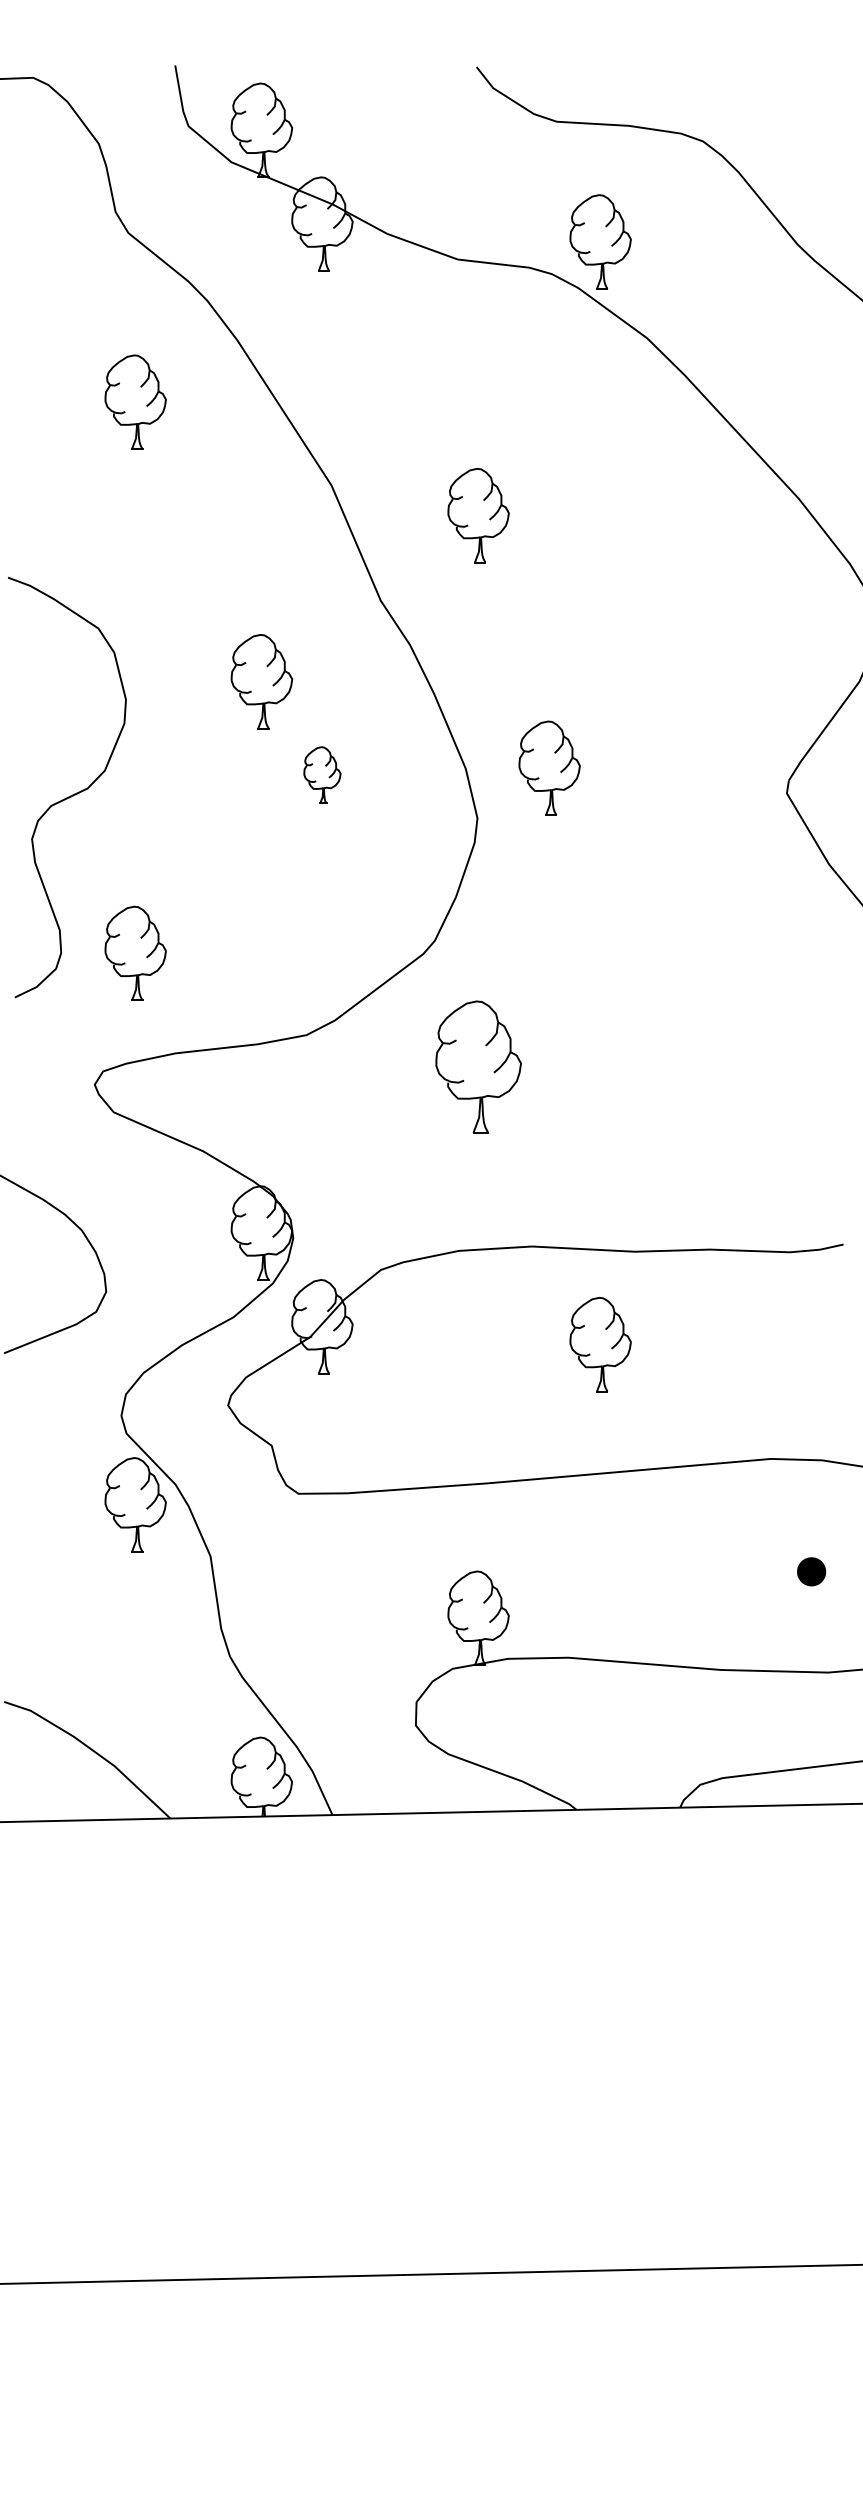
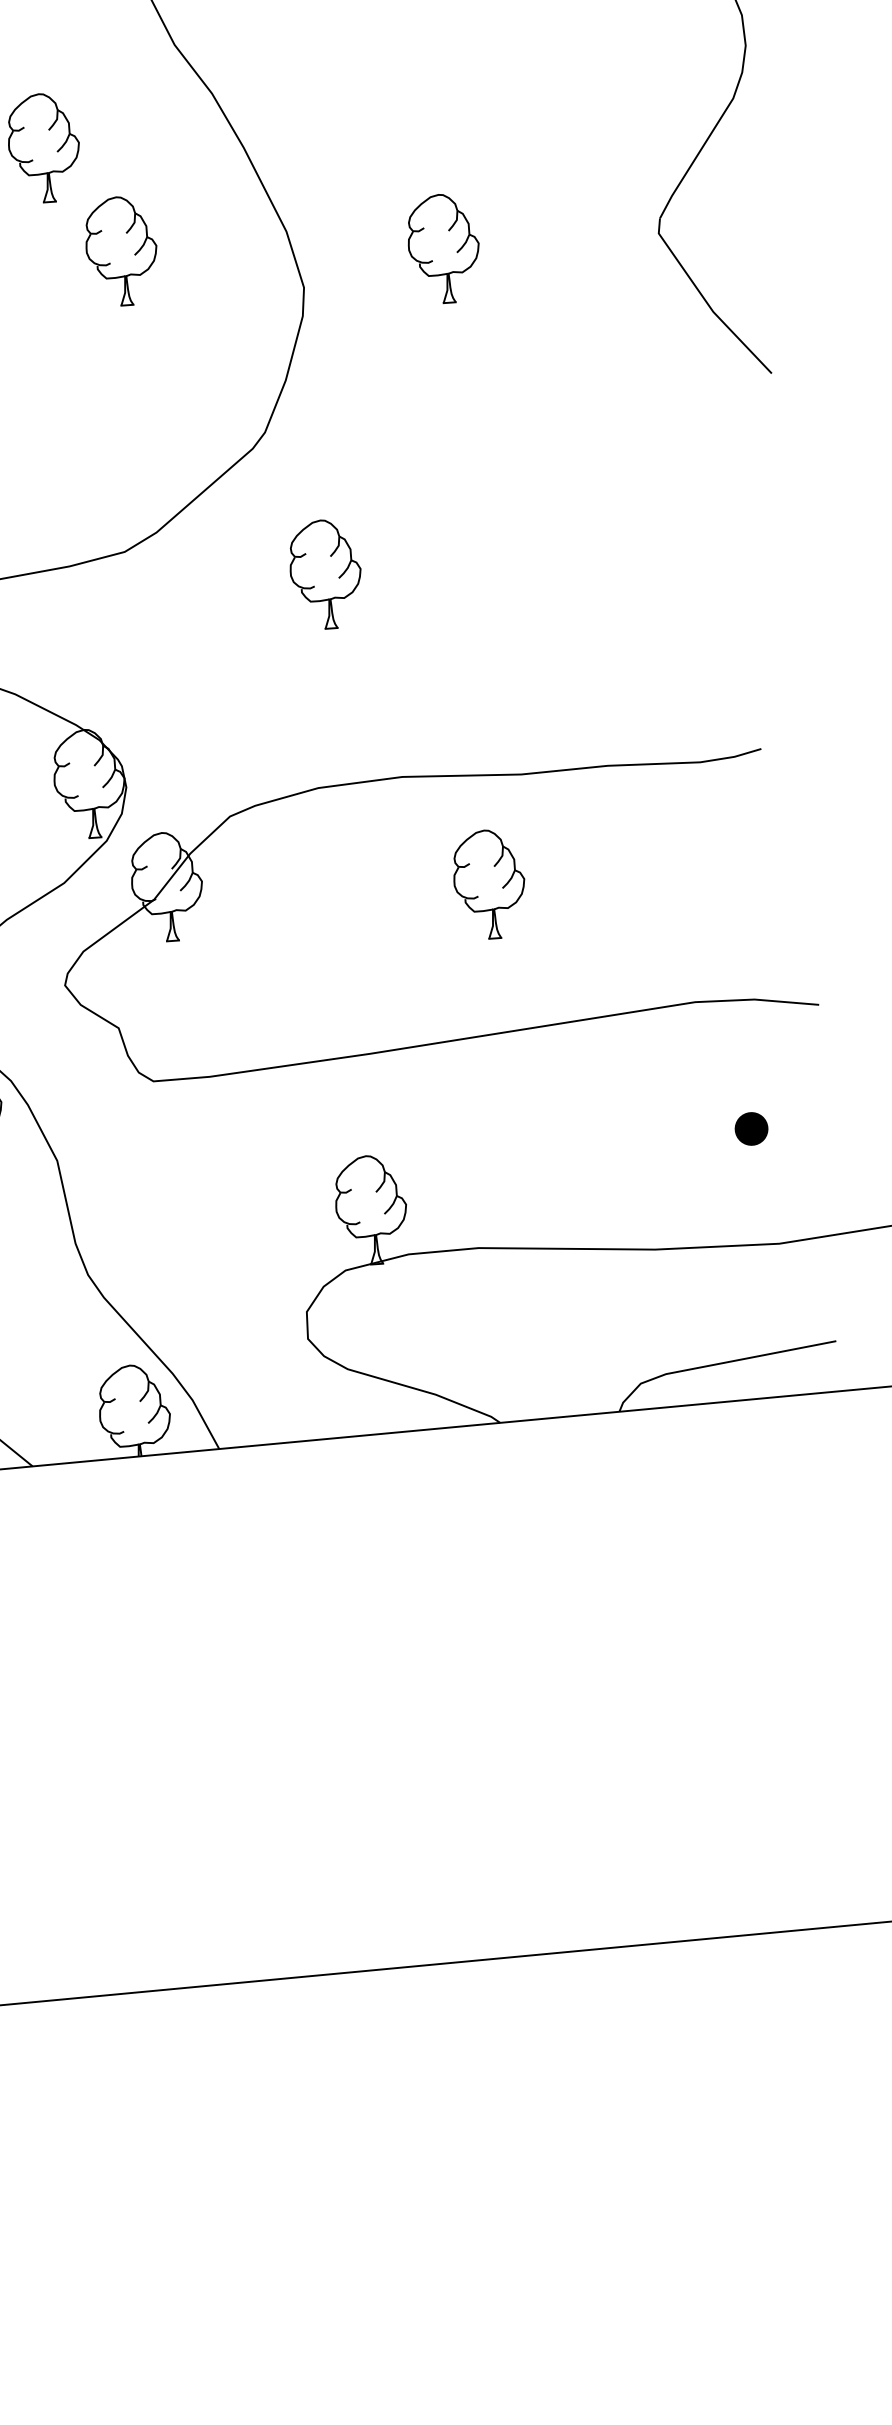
part: (549, 767) -> (443, 247), moved
part: (322, 774) -> (121, 250), size x1.67
part: (478, 1066) -> (325, 573), size x0.71

